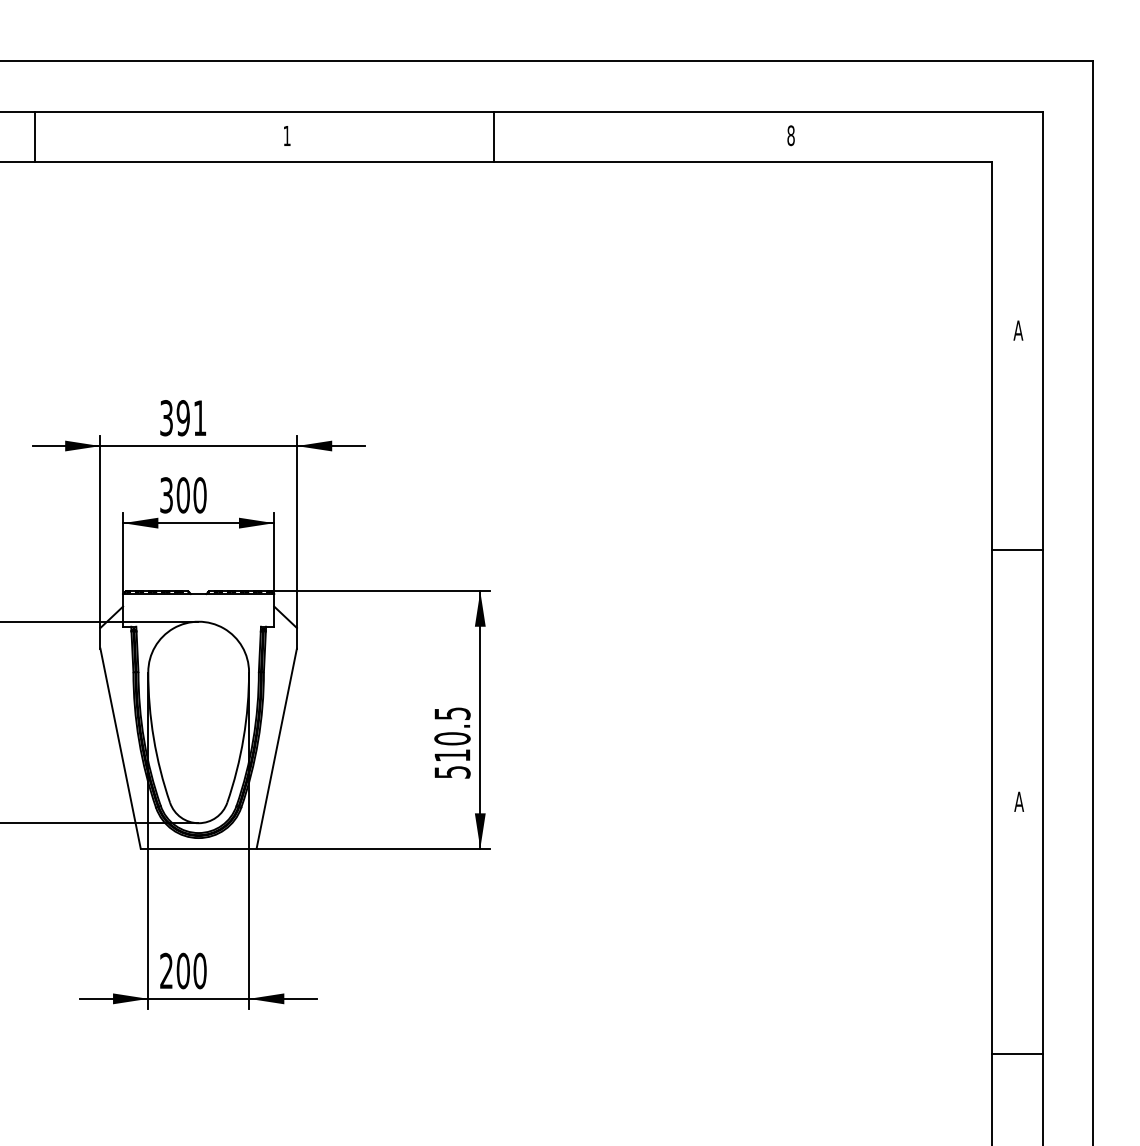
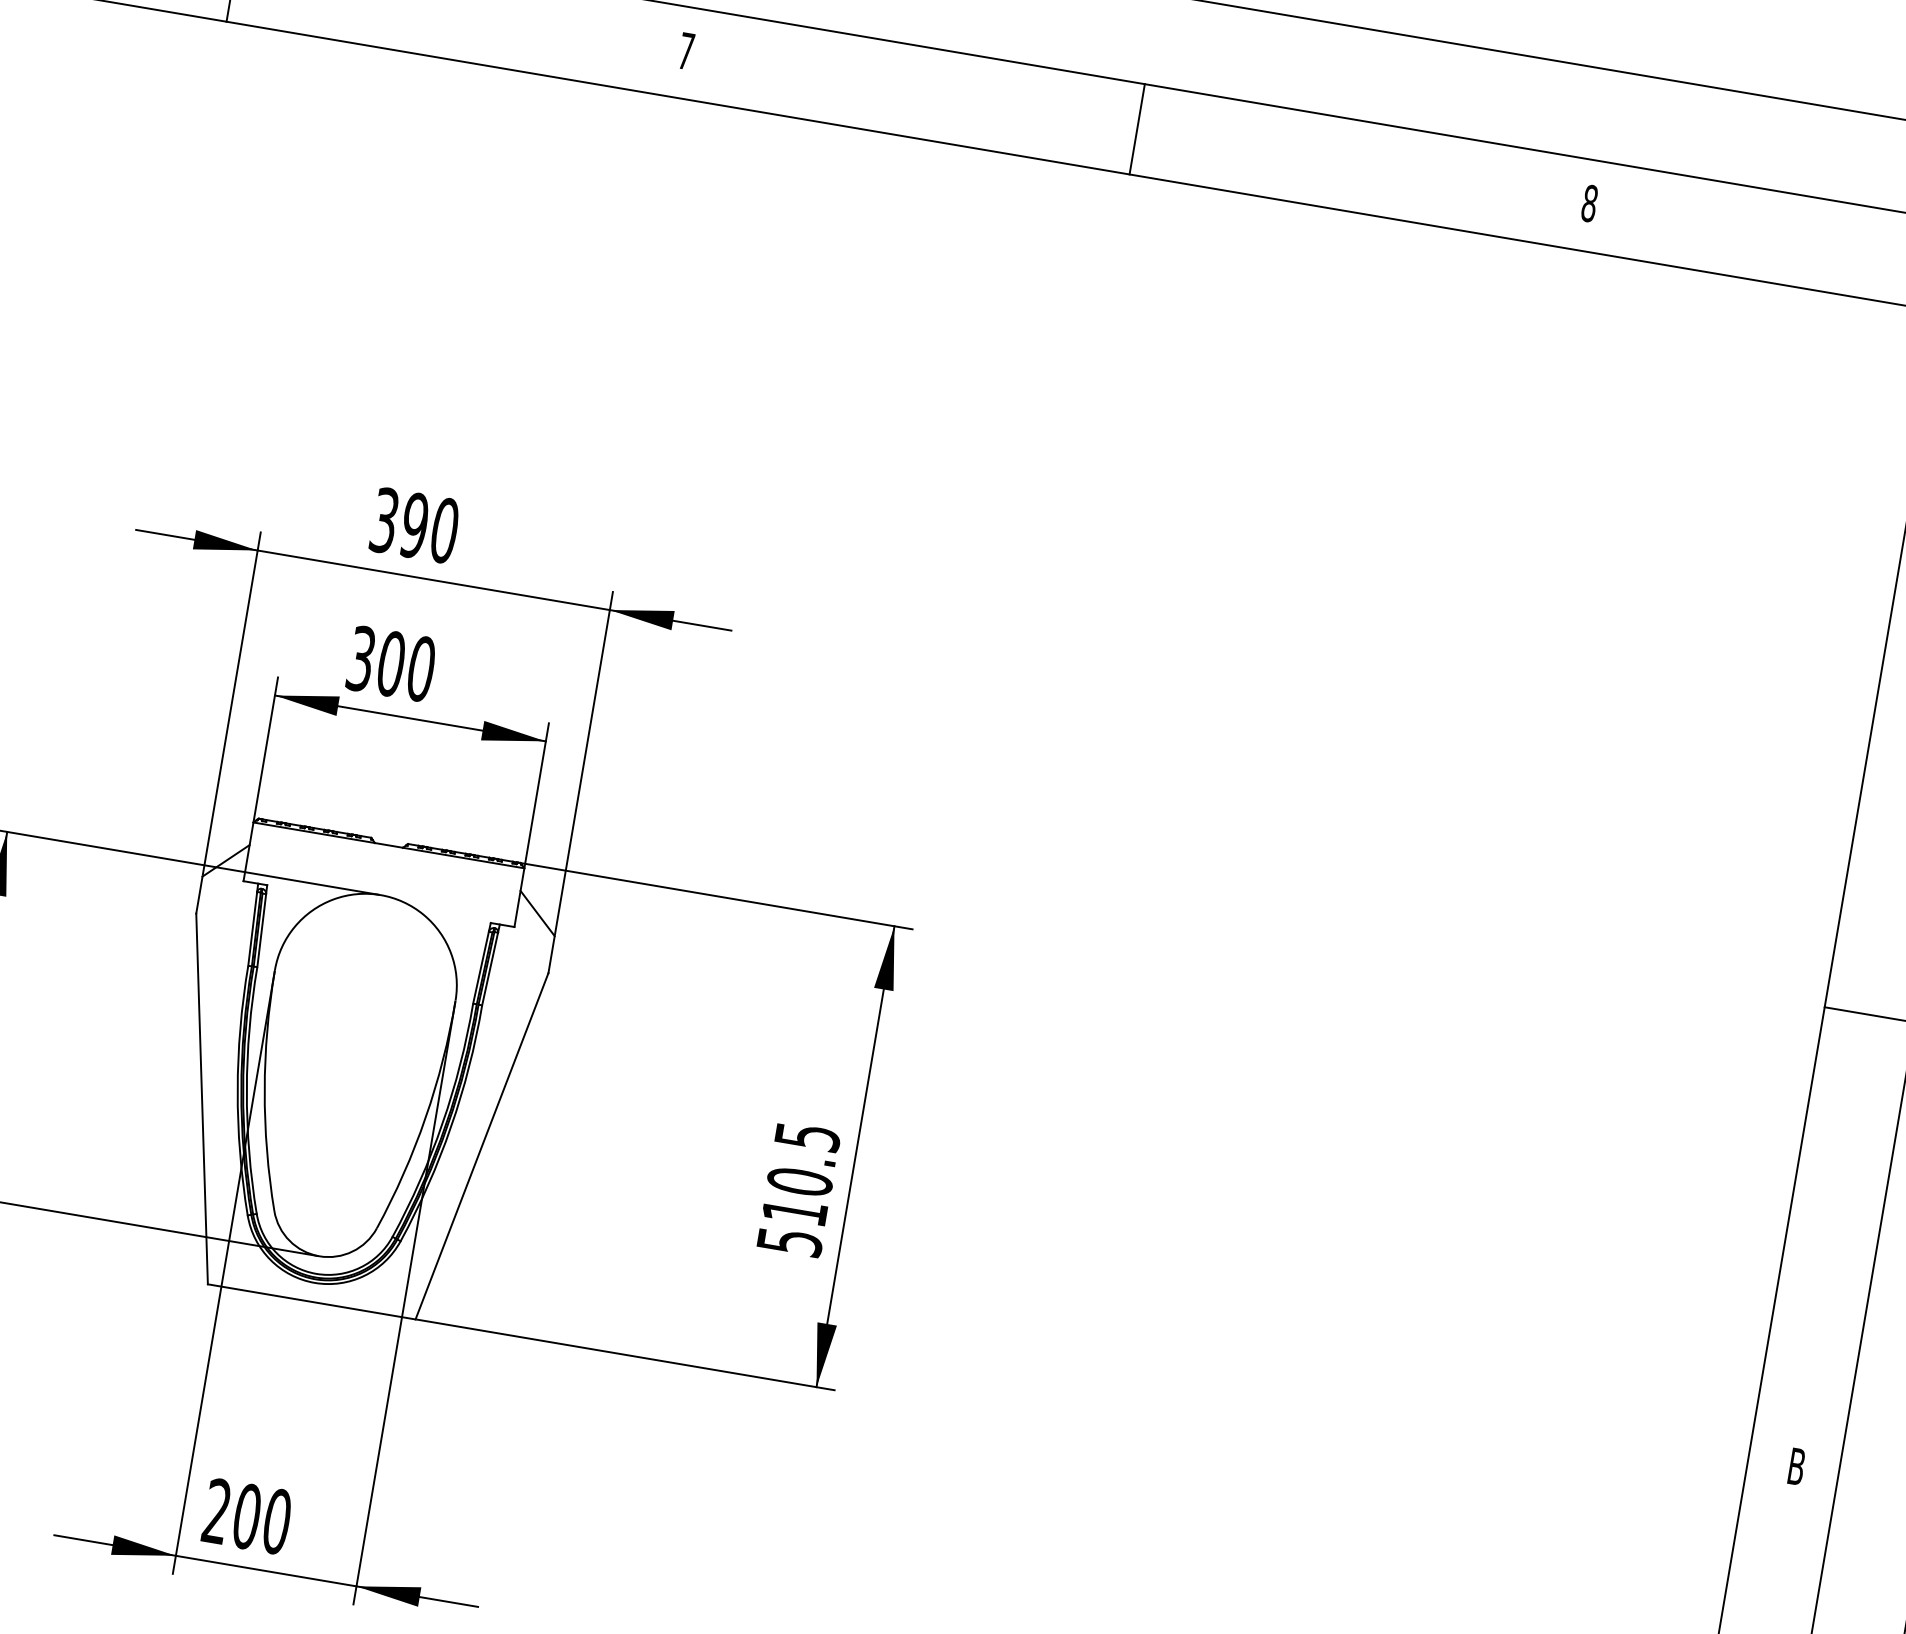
text: (286, 135) -> (685, 50), 1 -> 7
line: (493, 136) -> (1136, 128), moved
text: (199, 418) -> (443, 531), 391 -> 390
text: (1019, 801) -> (1797, 1466), A -> B

